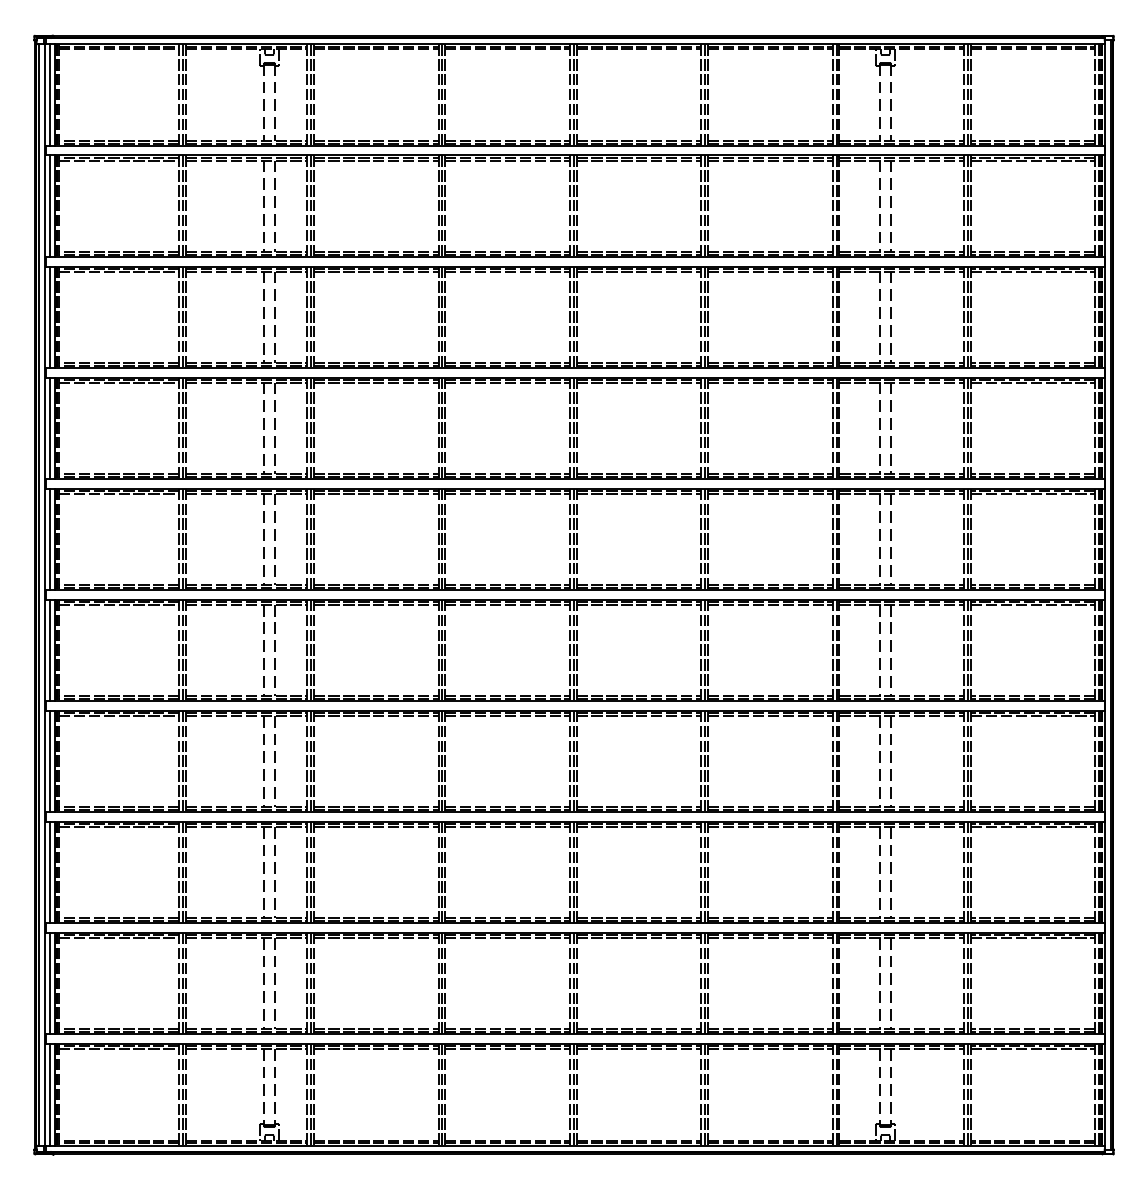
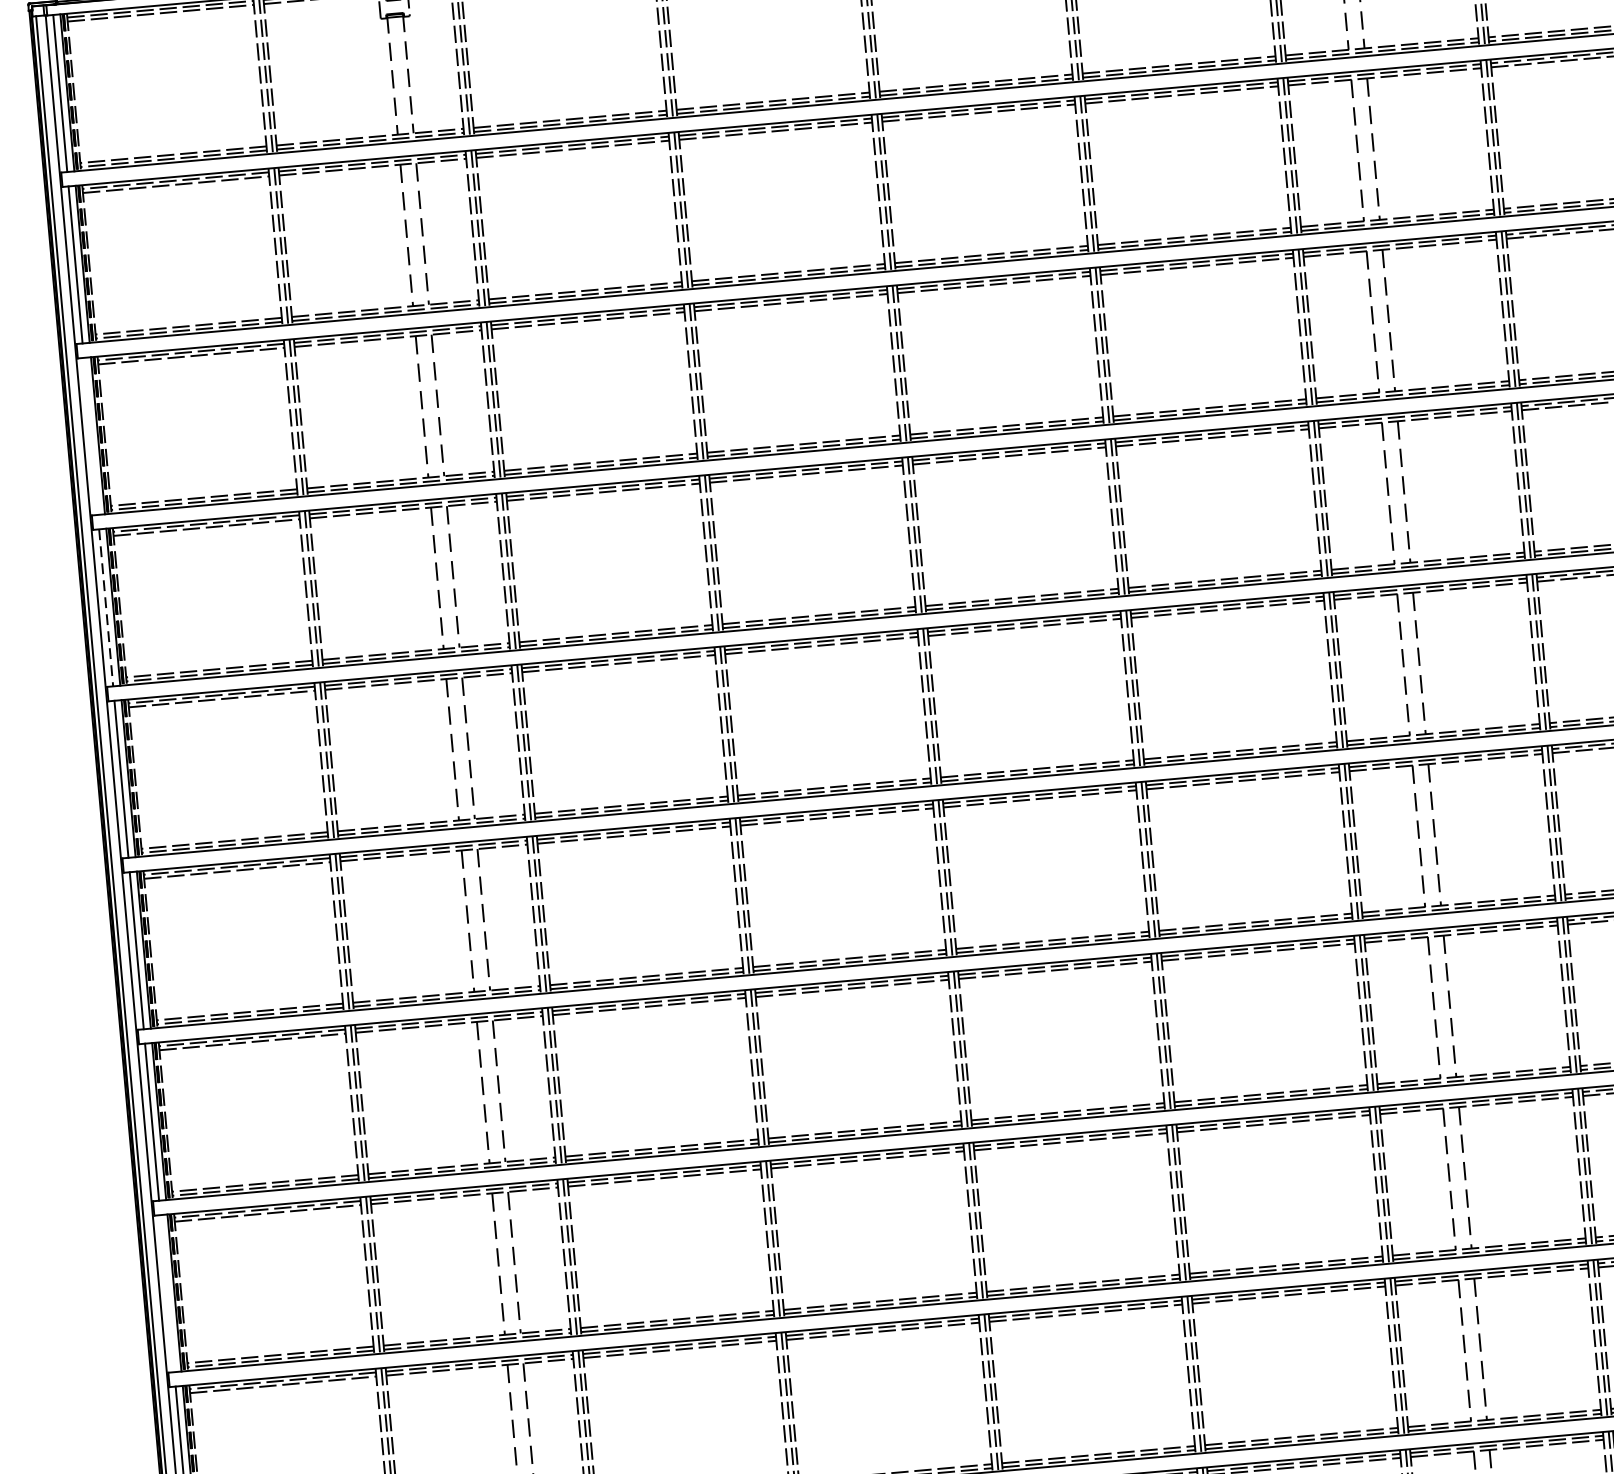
line: (49, 317) -> (90, 436), removed
line: (49, 428) -> (105, 608), solid -> dashed
line: (49, 872) -> (166, 1293), removed

